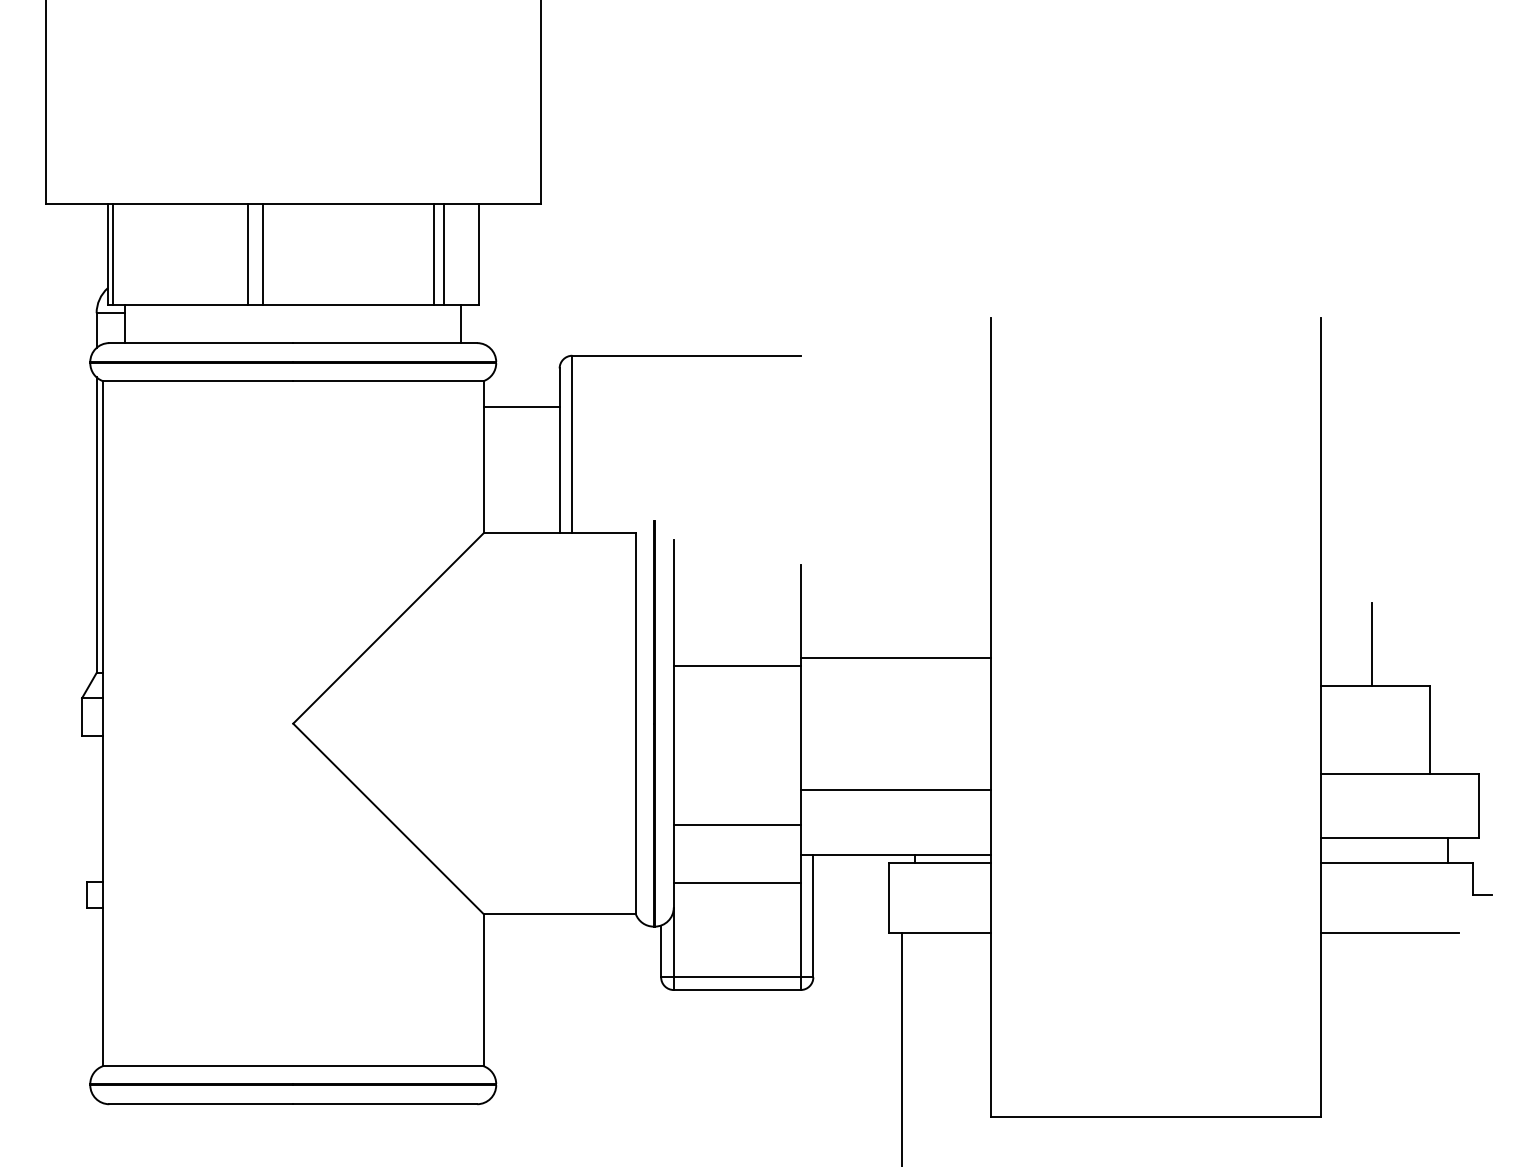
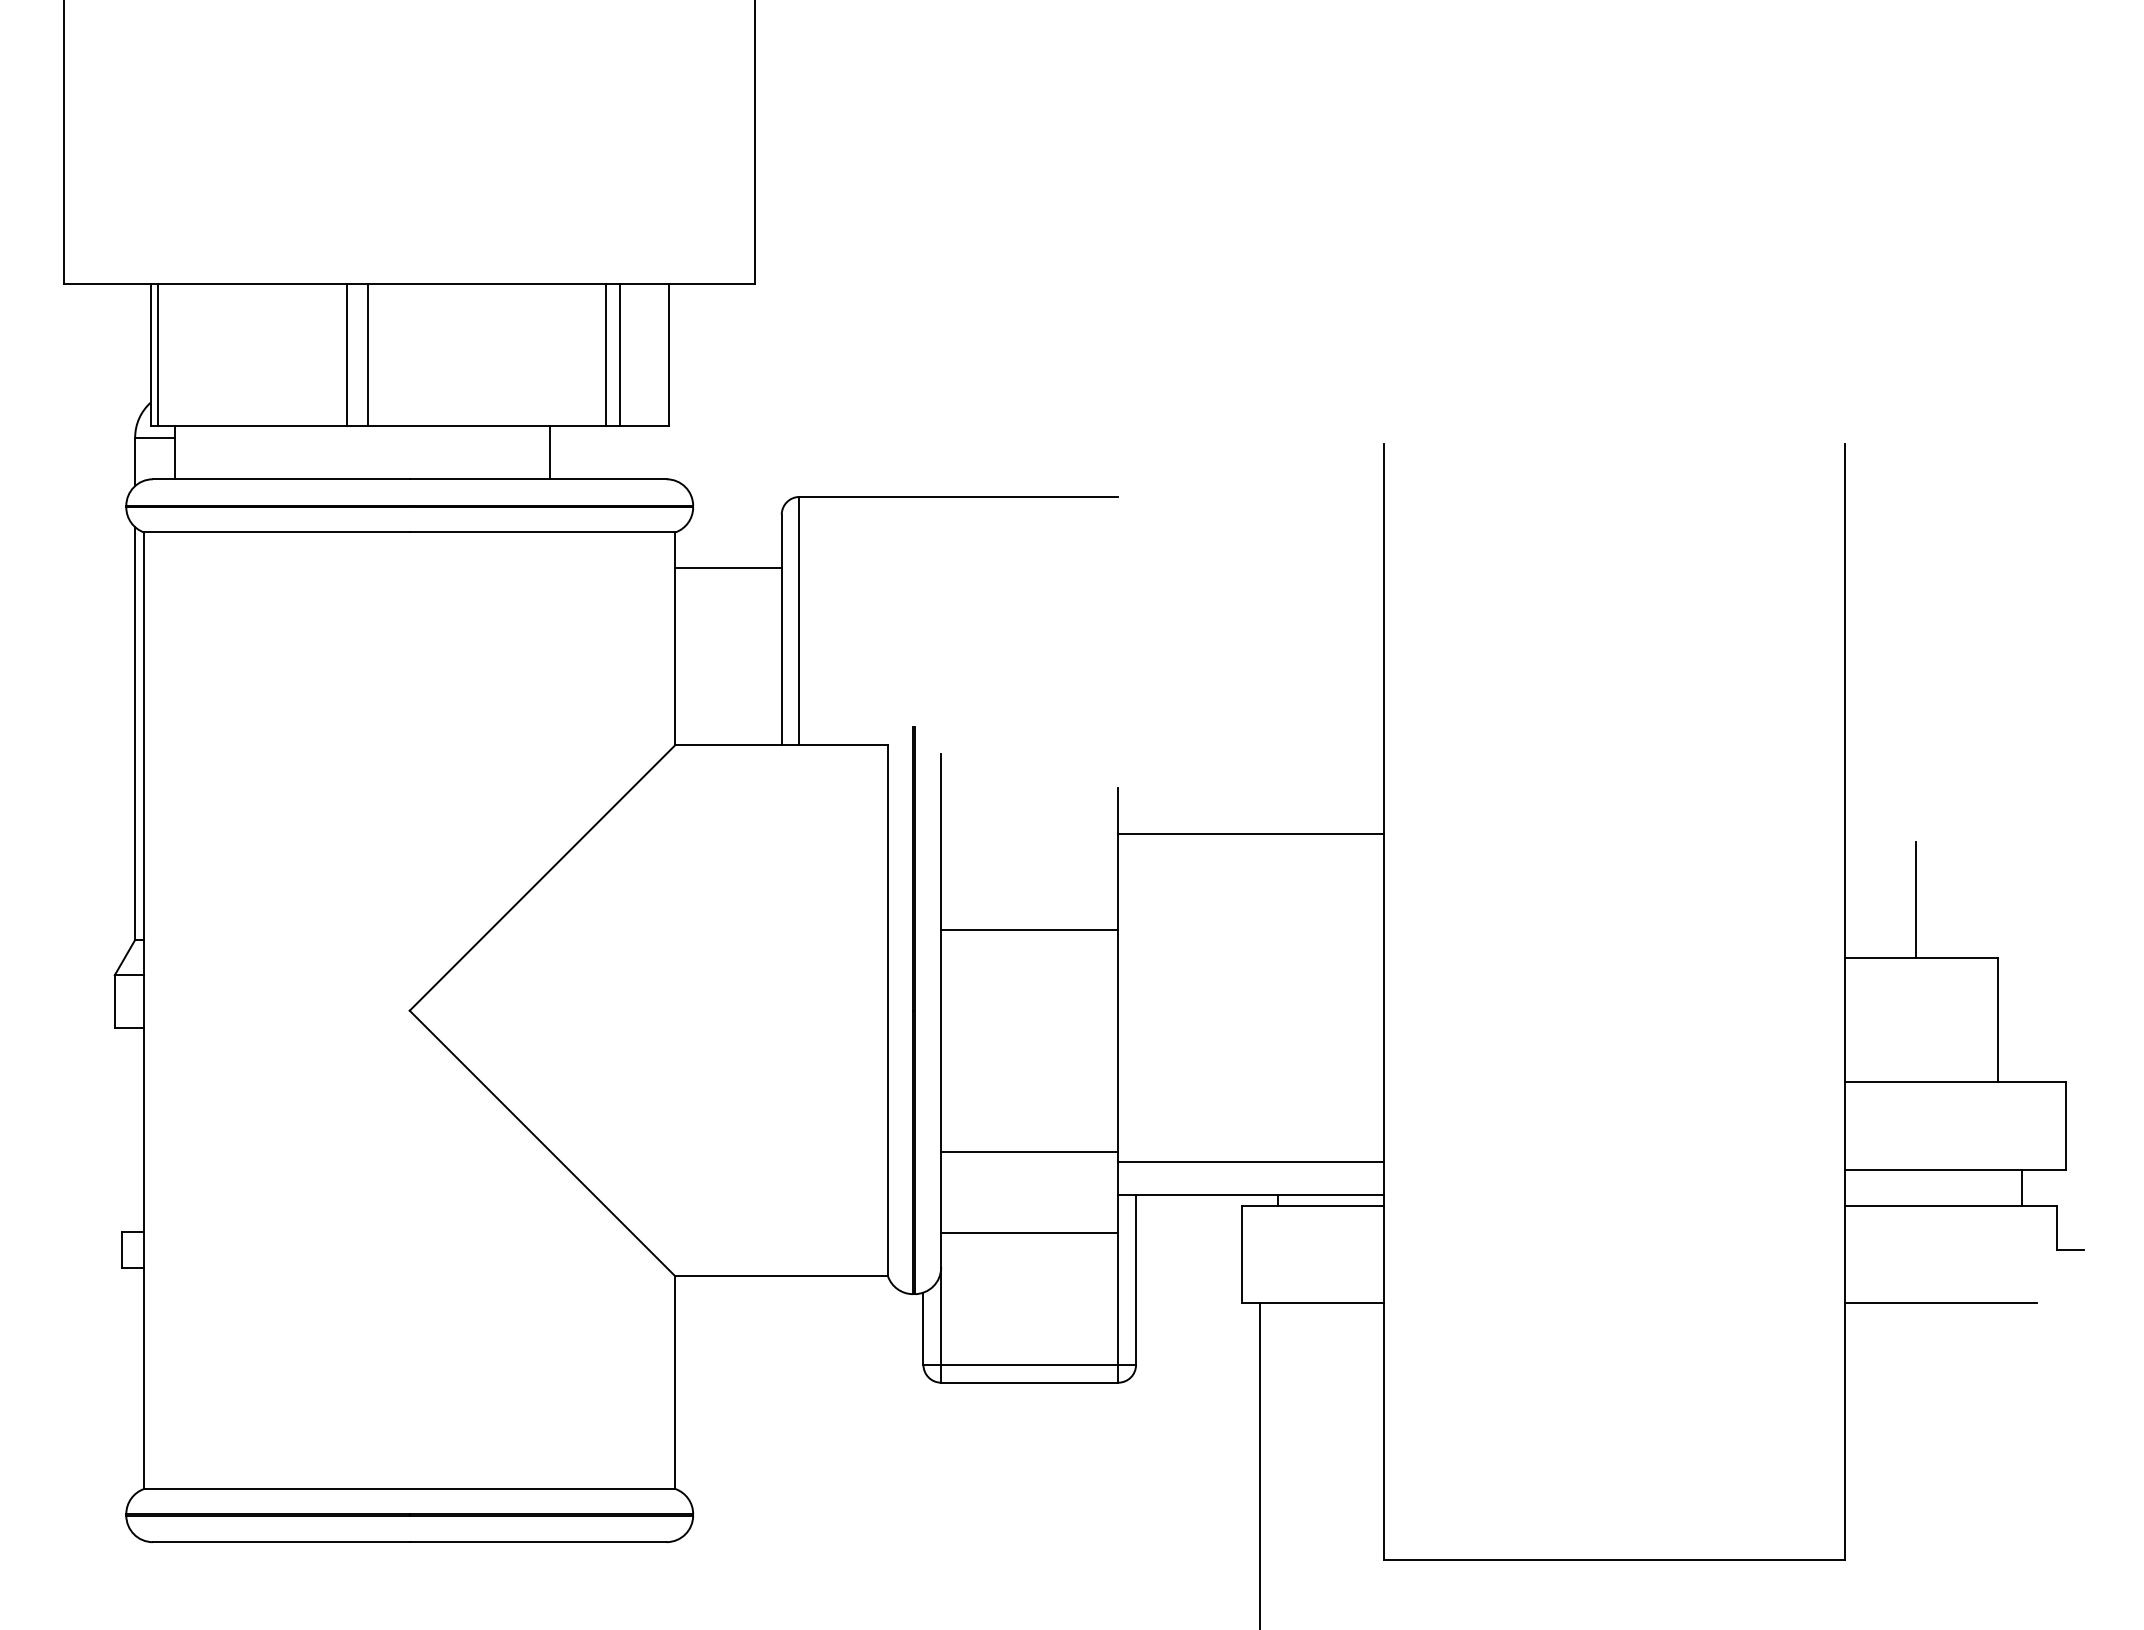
line: (461, 323) -> (550, 452), moved
line: (896, 657) -> (1251, 833), moved
line: (896, 789) -> (1251, 1161), moved

